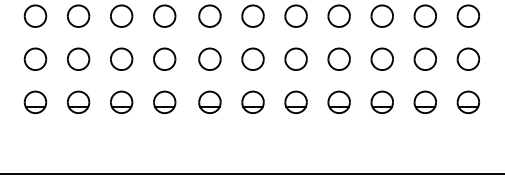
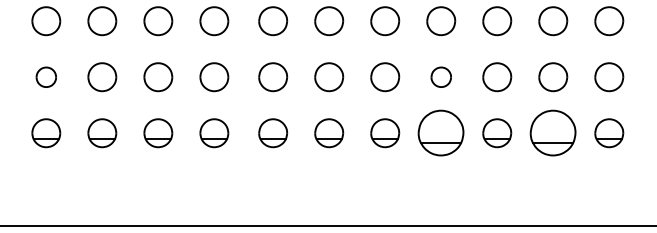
part: (35, 59) -> (46, 77), size x0.7
part: (339, 59) -> (441, 77), size x0.7
part: (339, 102) -> (441, 133), size x1.6
part: (425, 102) -> (553, 133), size x1.6

